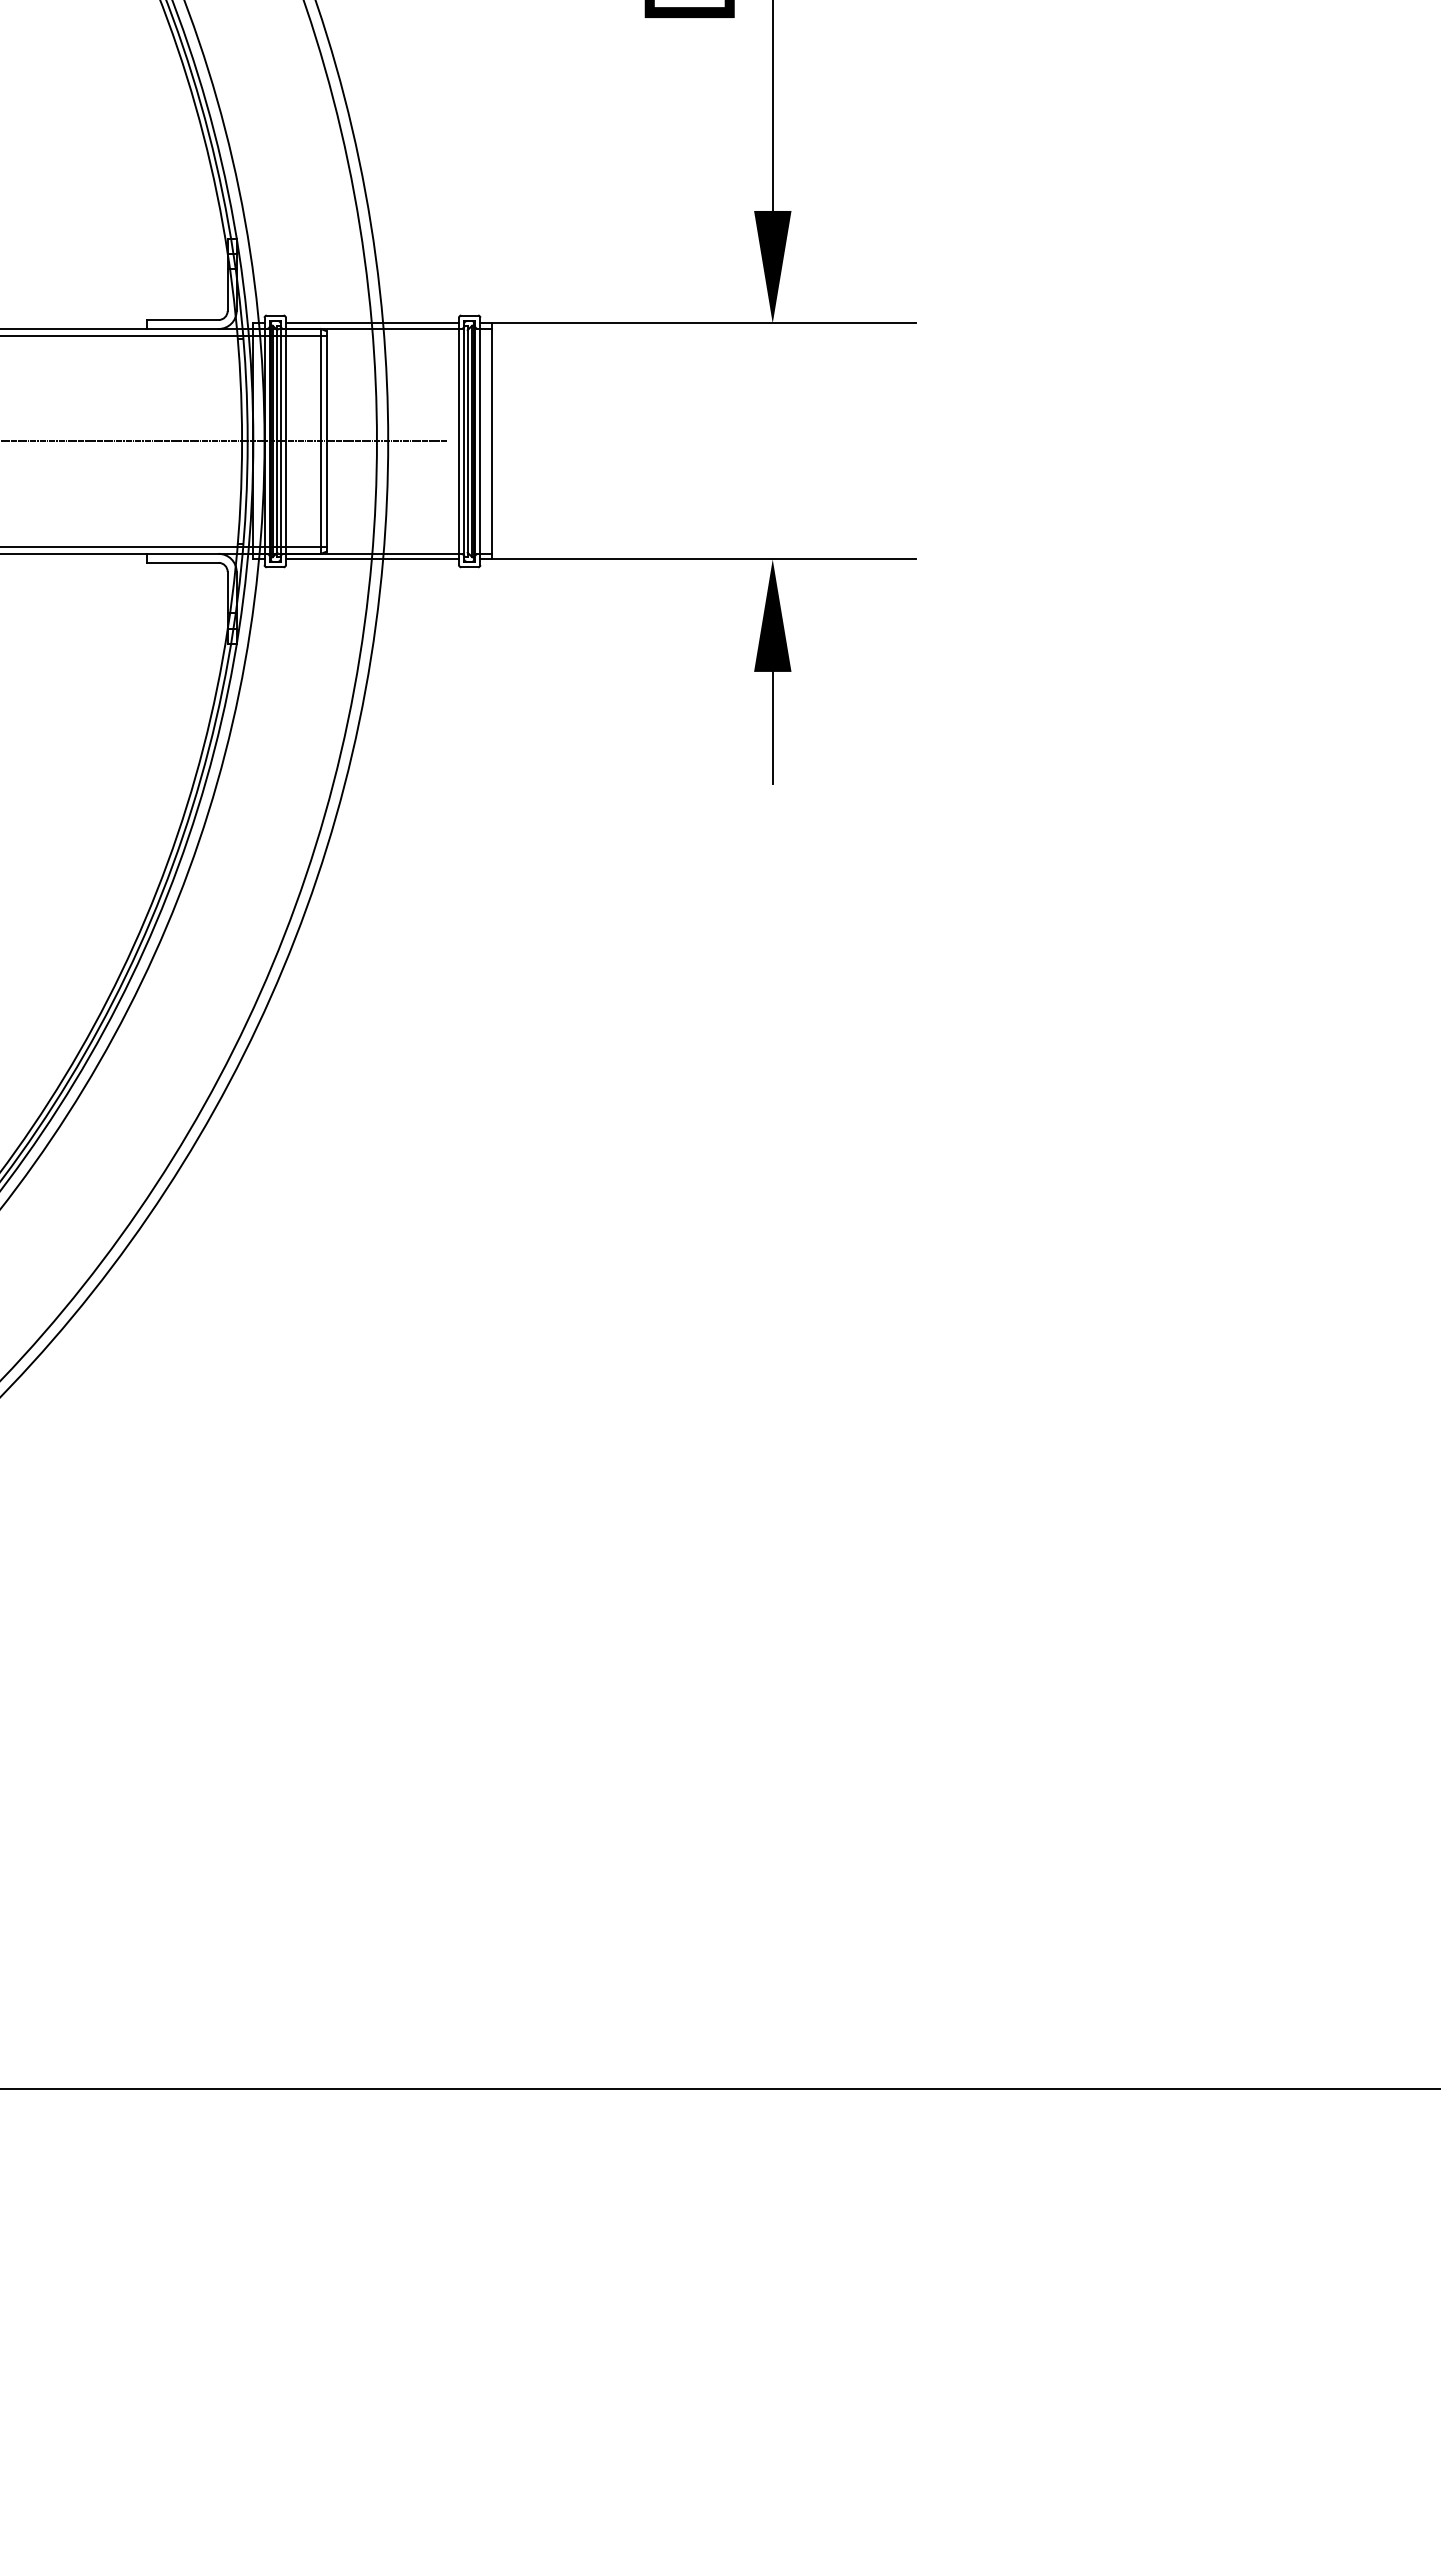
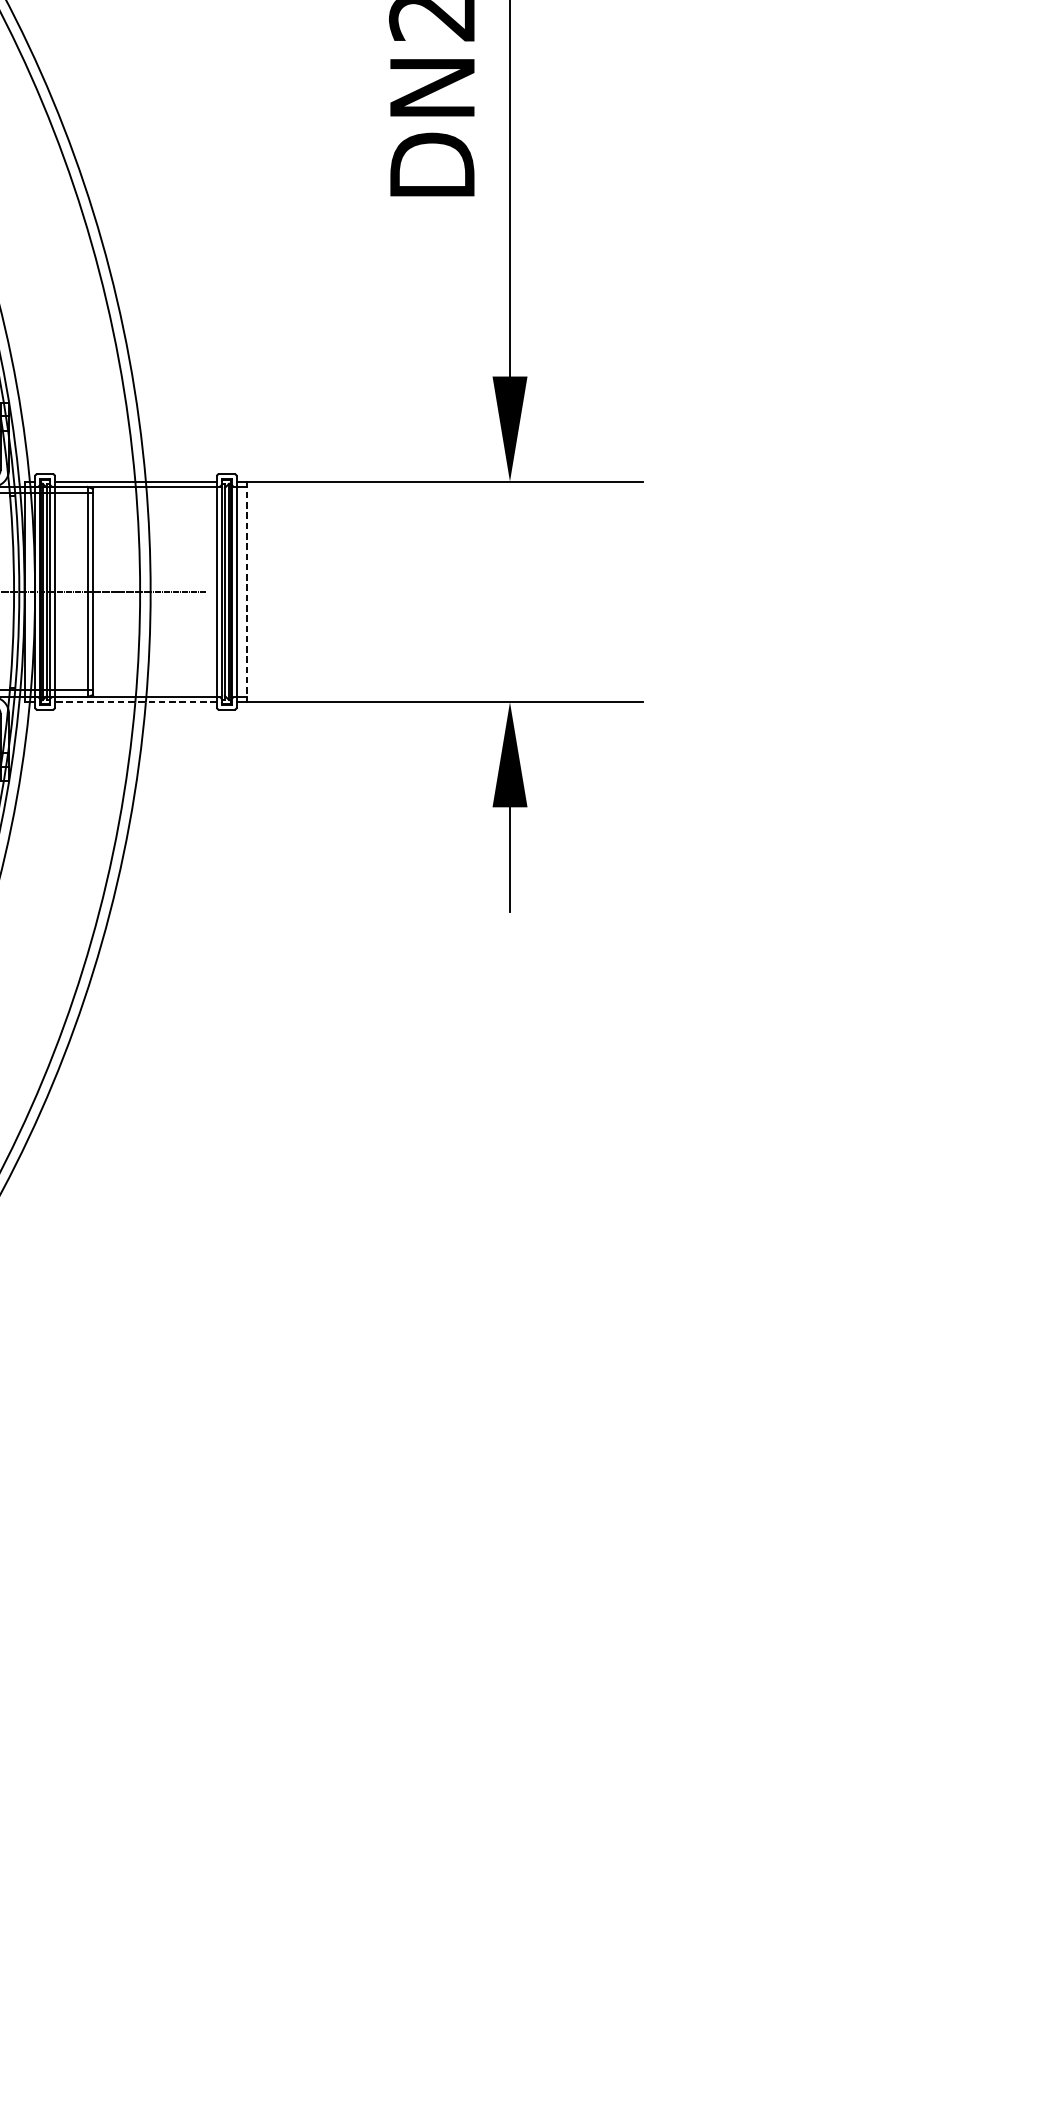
line: (491, 441) -> (247, 591), solid -> dashed
line: (372, 559) -> (135, 702), solid -> dashed

